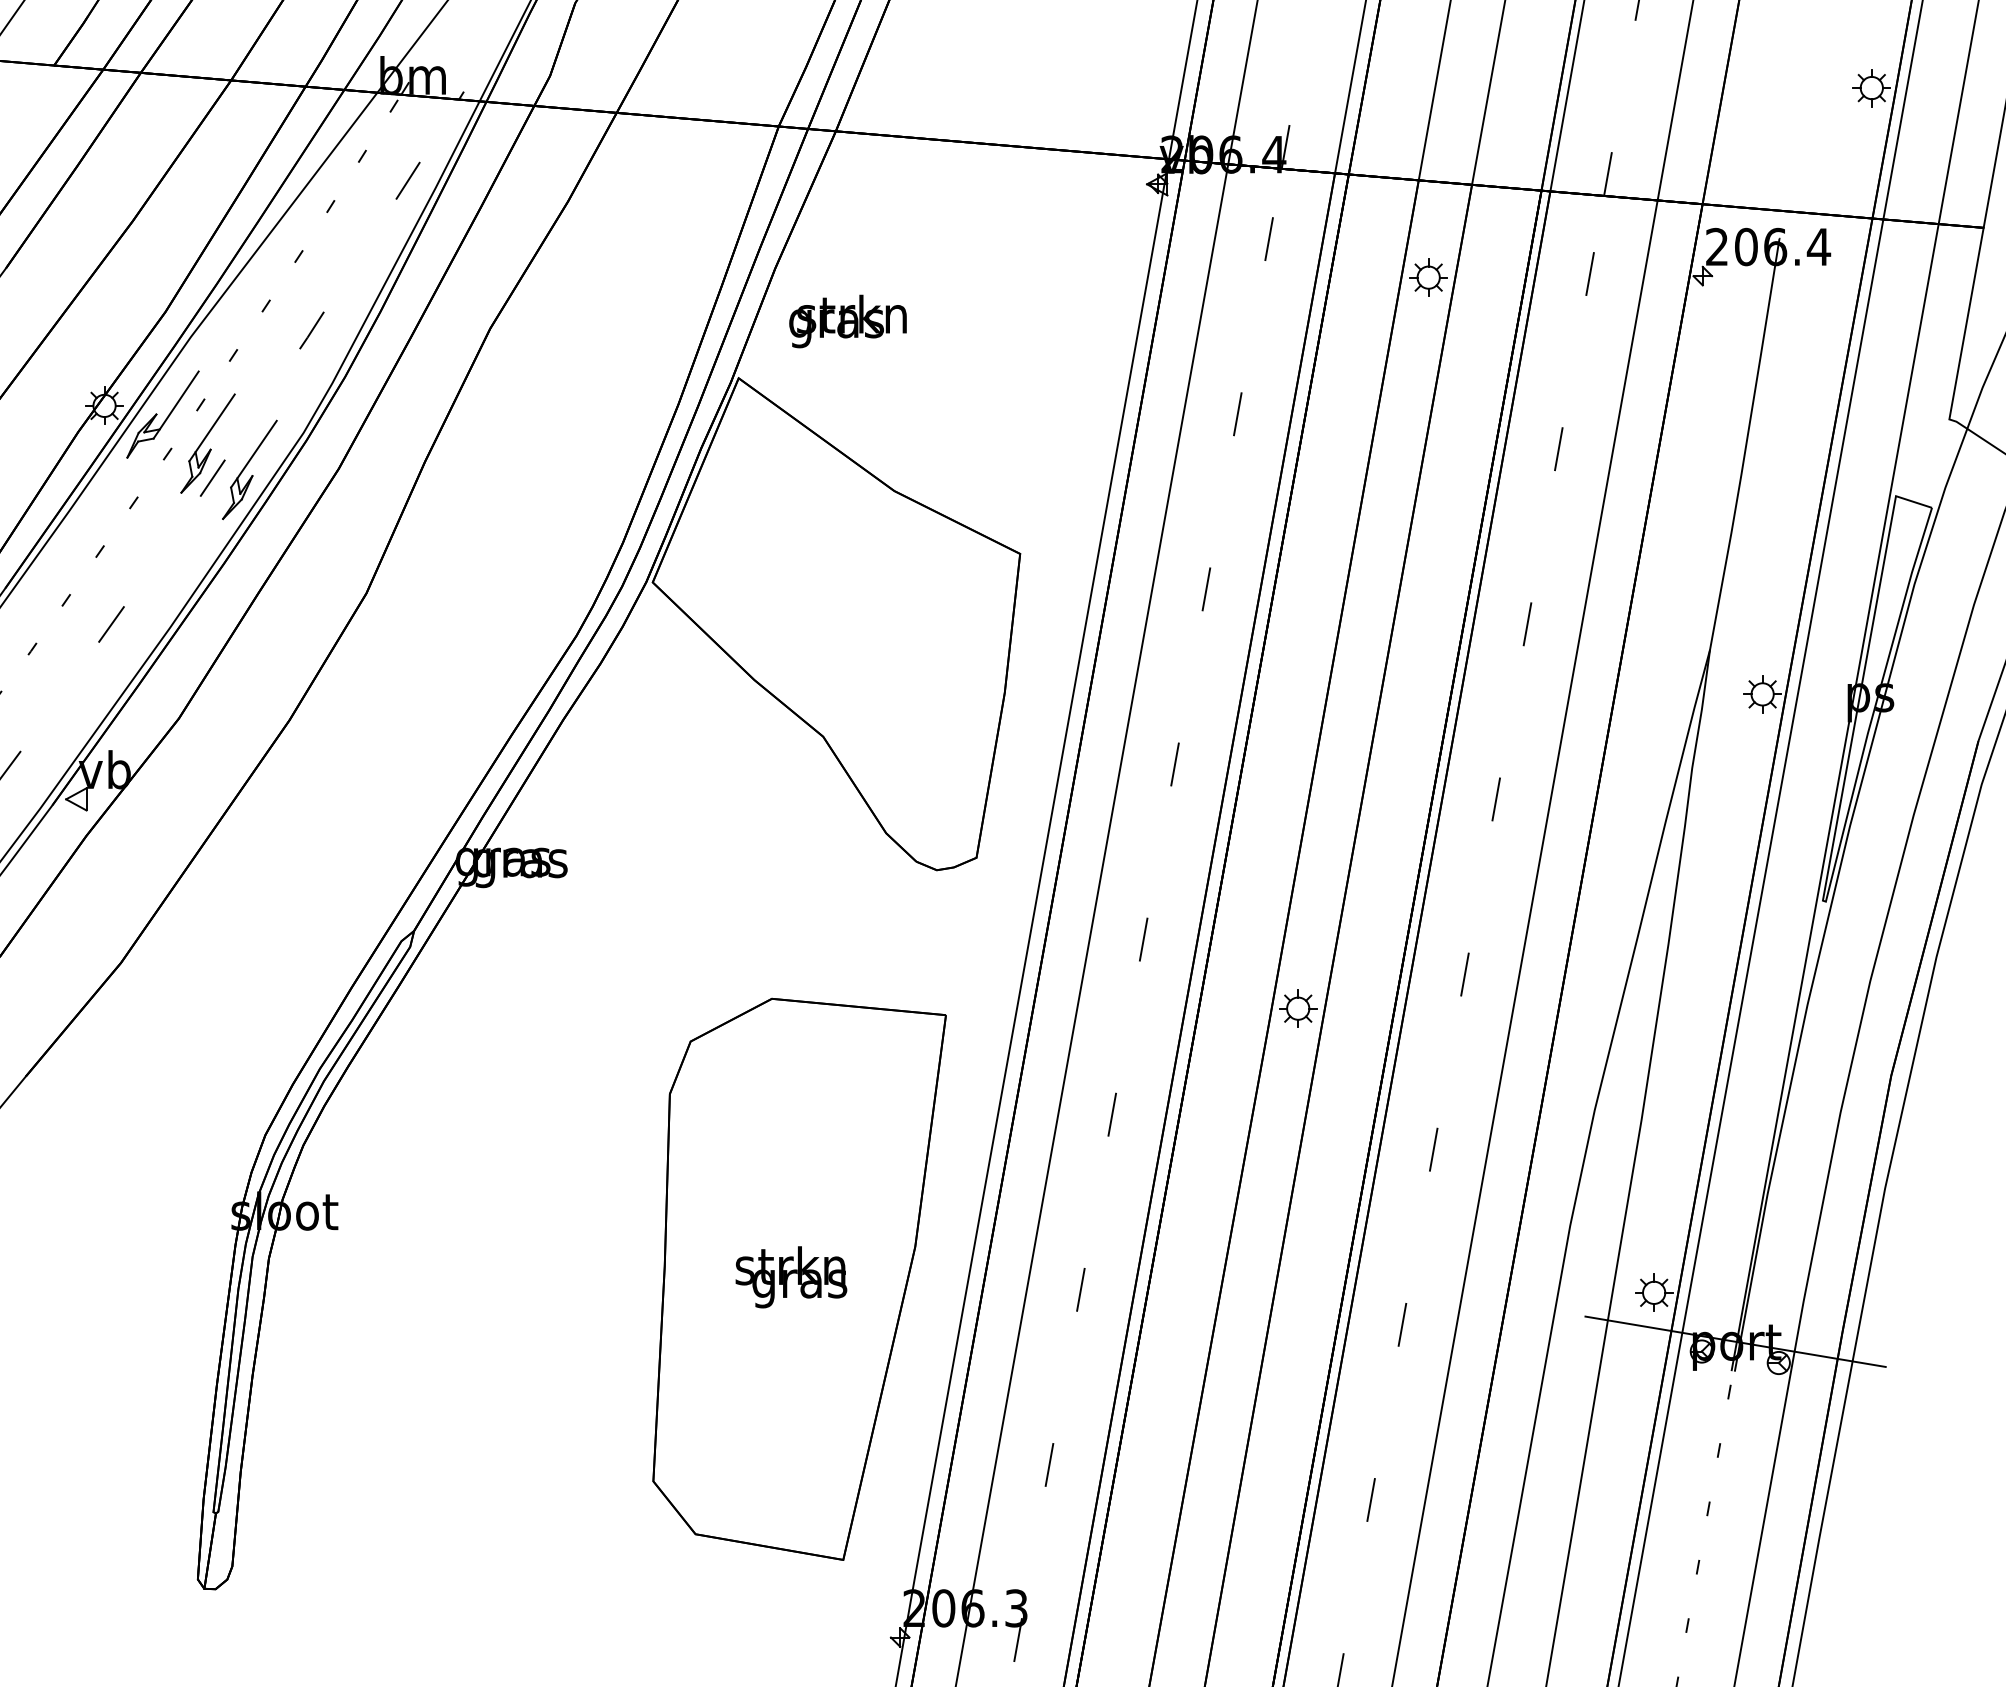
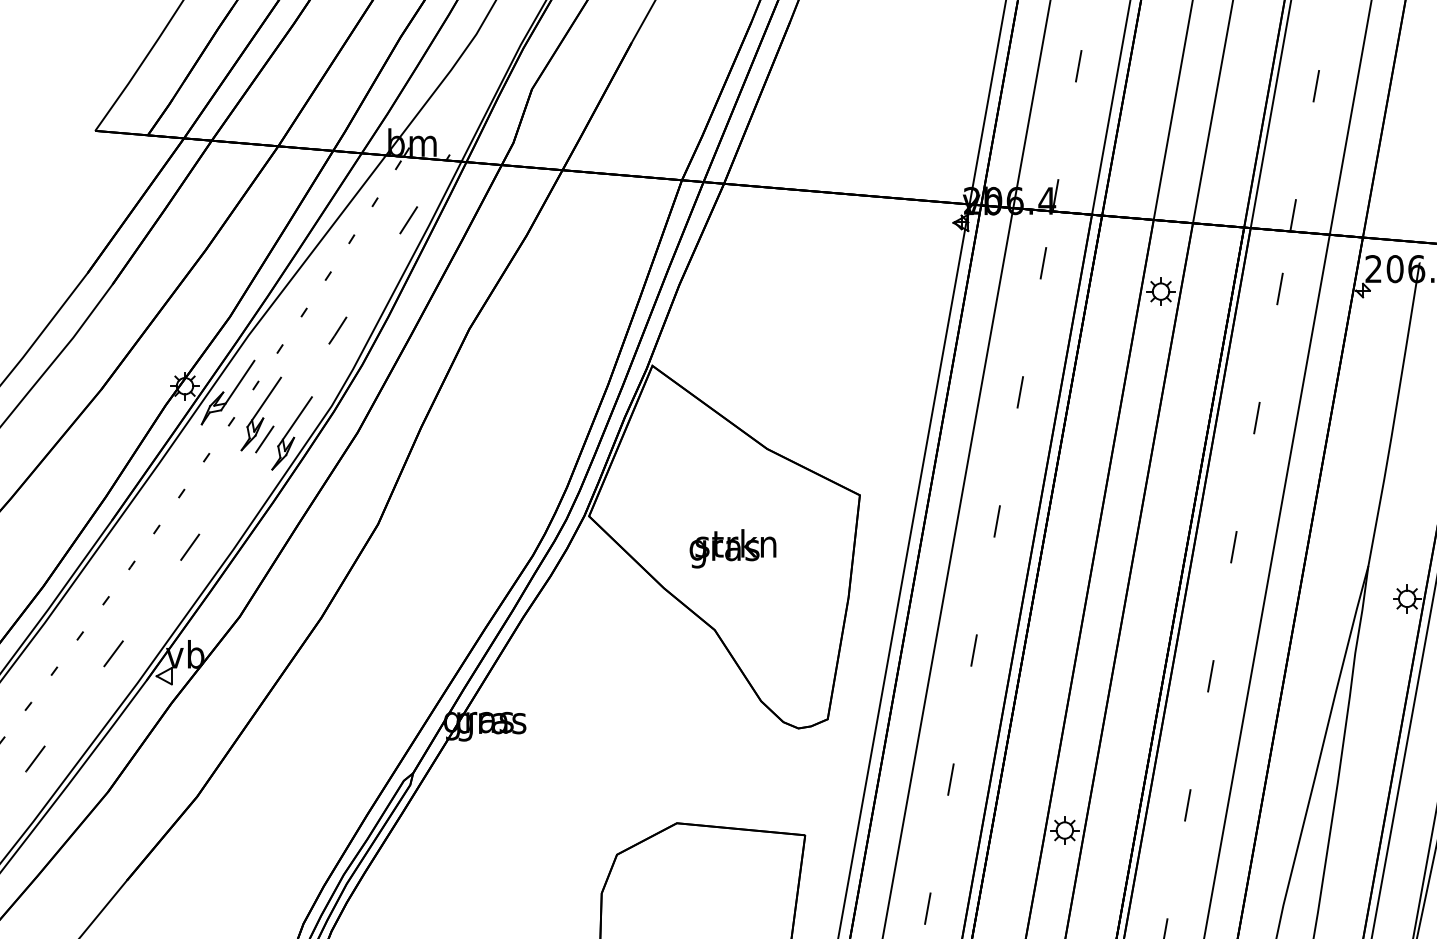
text: (847, 321) -> (732, 548), moved

